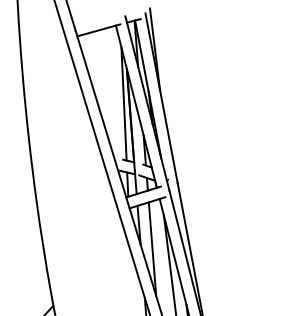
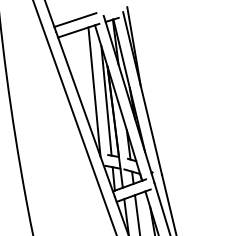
line: (95, 19) -> (74, 20), added
line: (112, 93) -> (94, 91), added

